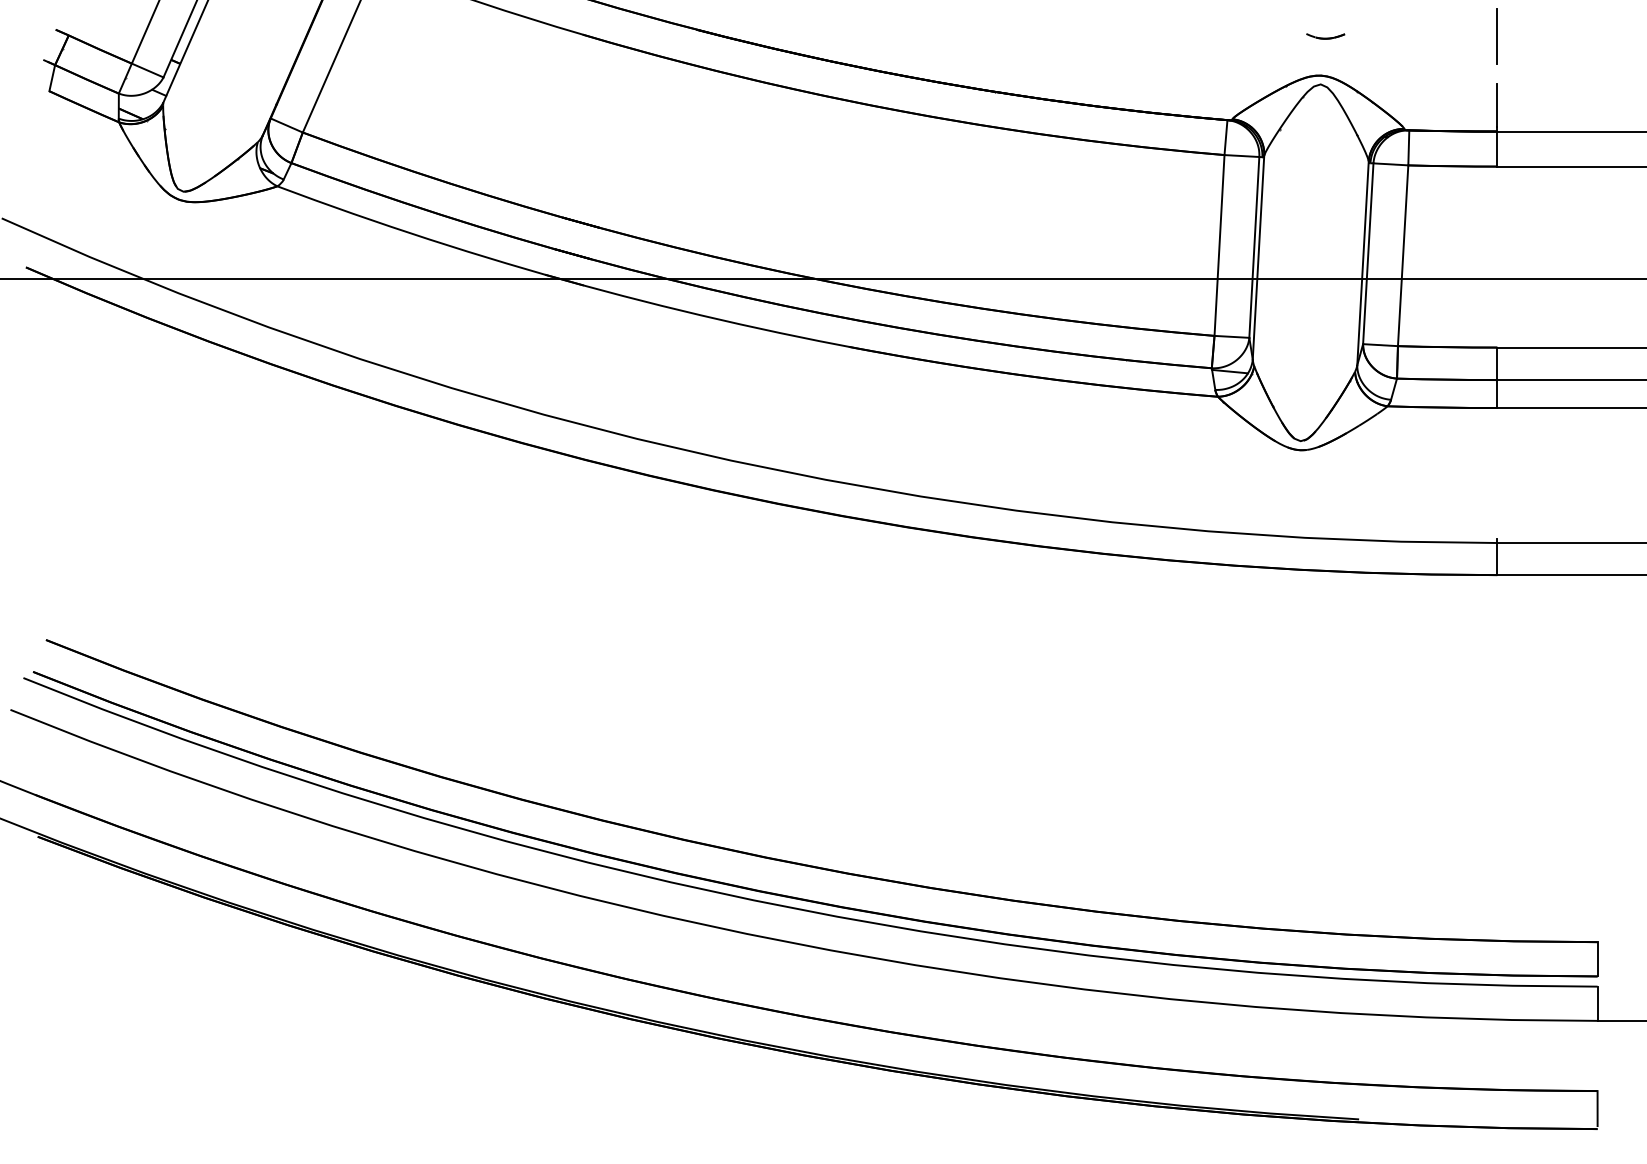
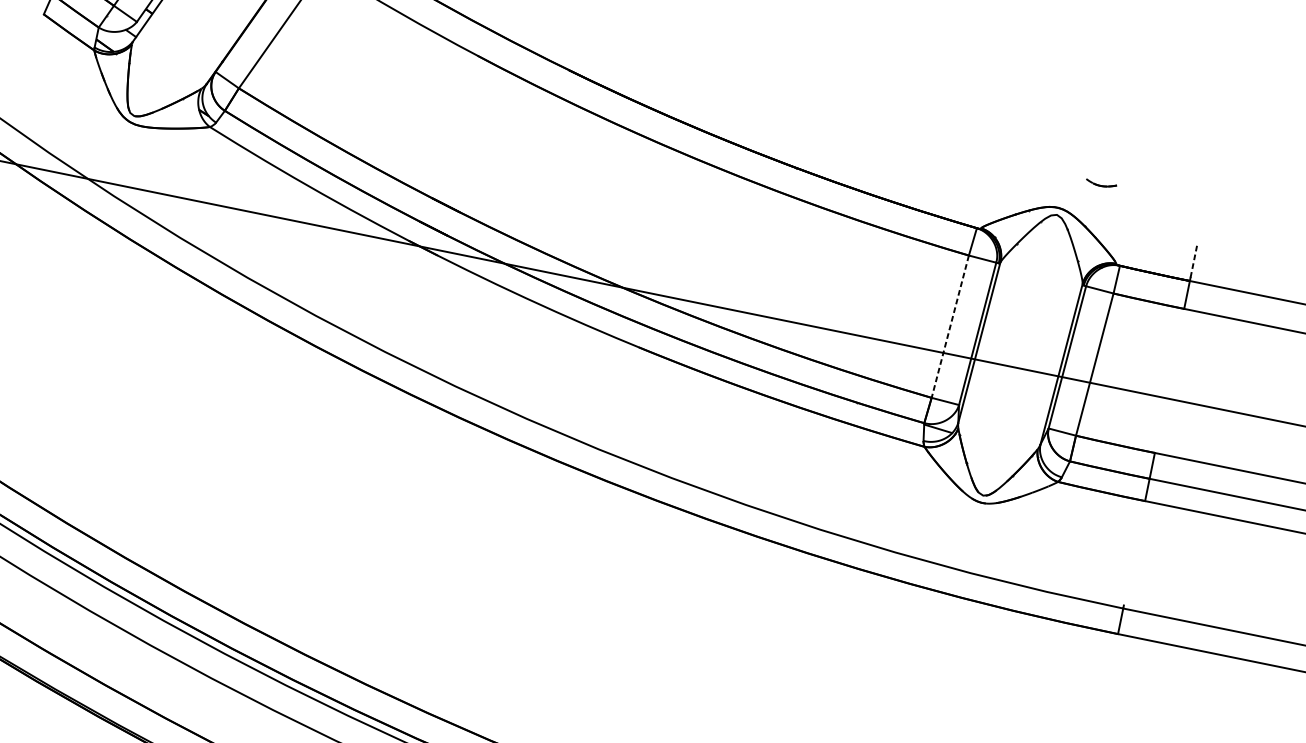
part: (1325, 36) -> (1101, 184), moved
line: (1497, 36) -> (1205, 205), removed
line: (1497, 105) -> (1194, 260), solid -> dashed
line: (1219, 245) -> (950, 326), solid -> dashed

